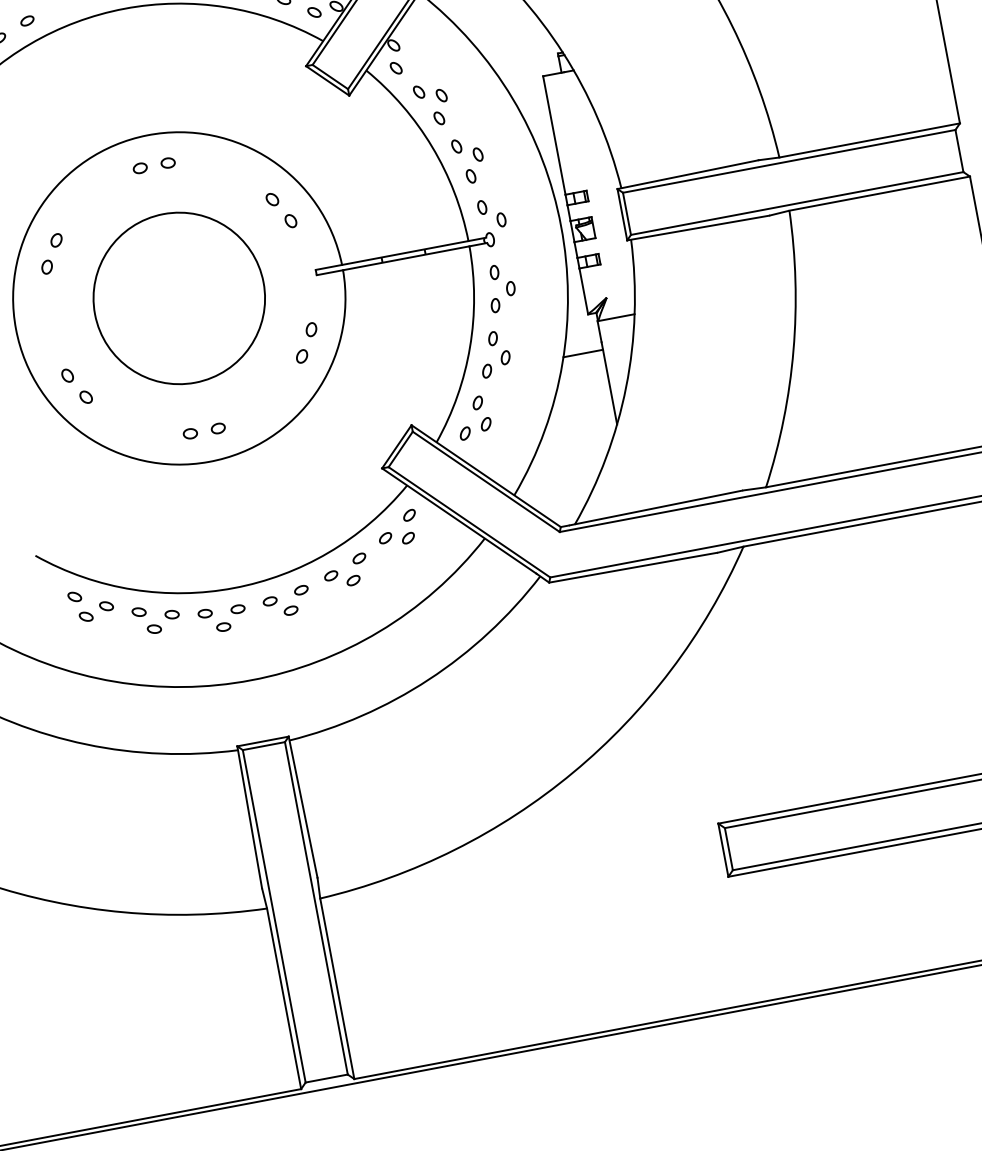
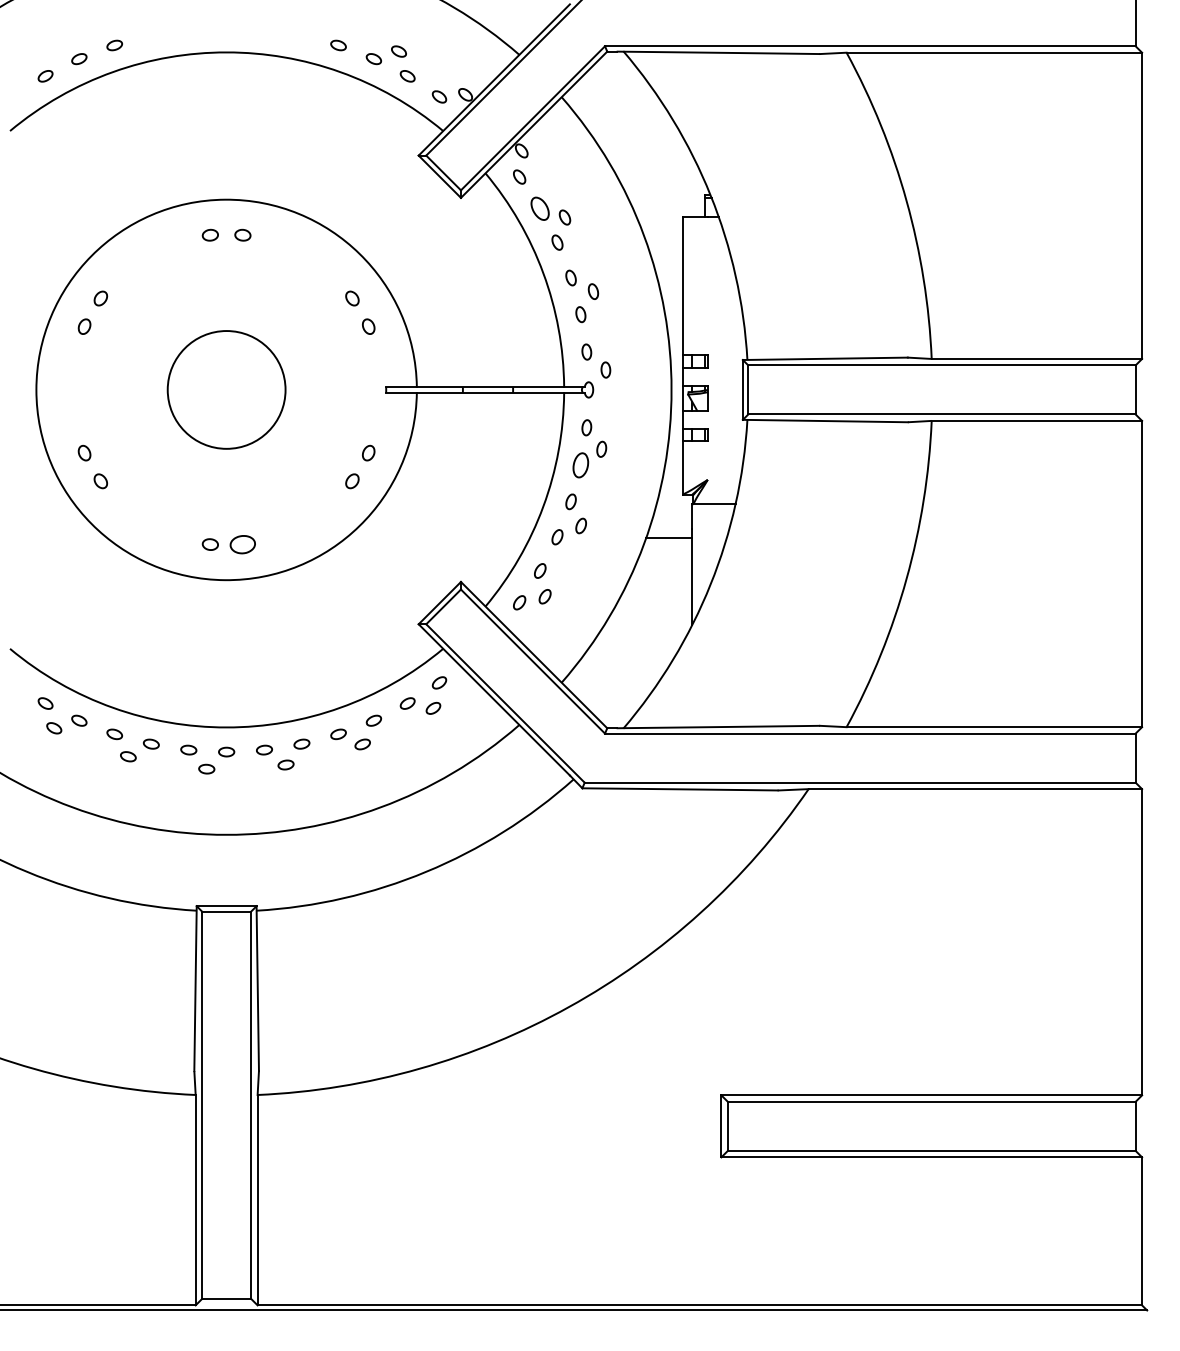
part: (419, 91) -> (540, 208), size x1.6
circle: (179, 298) -> (226, 389), size x0.6
part: (495, 305) -> (580, 464), size x1.6
part: (217, 428) -> (242, 544), size x1.6

